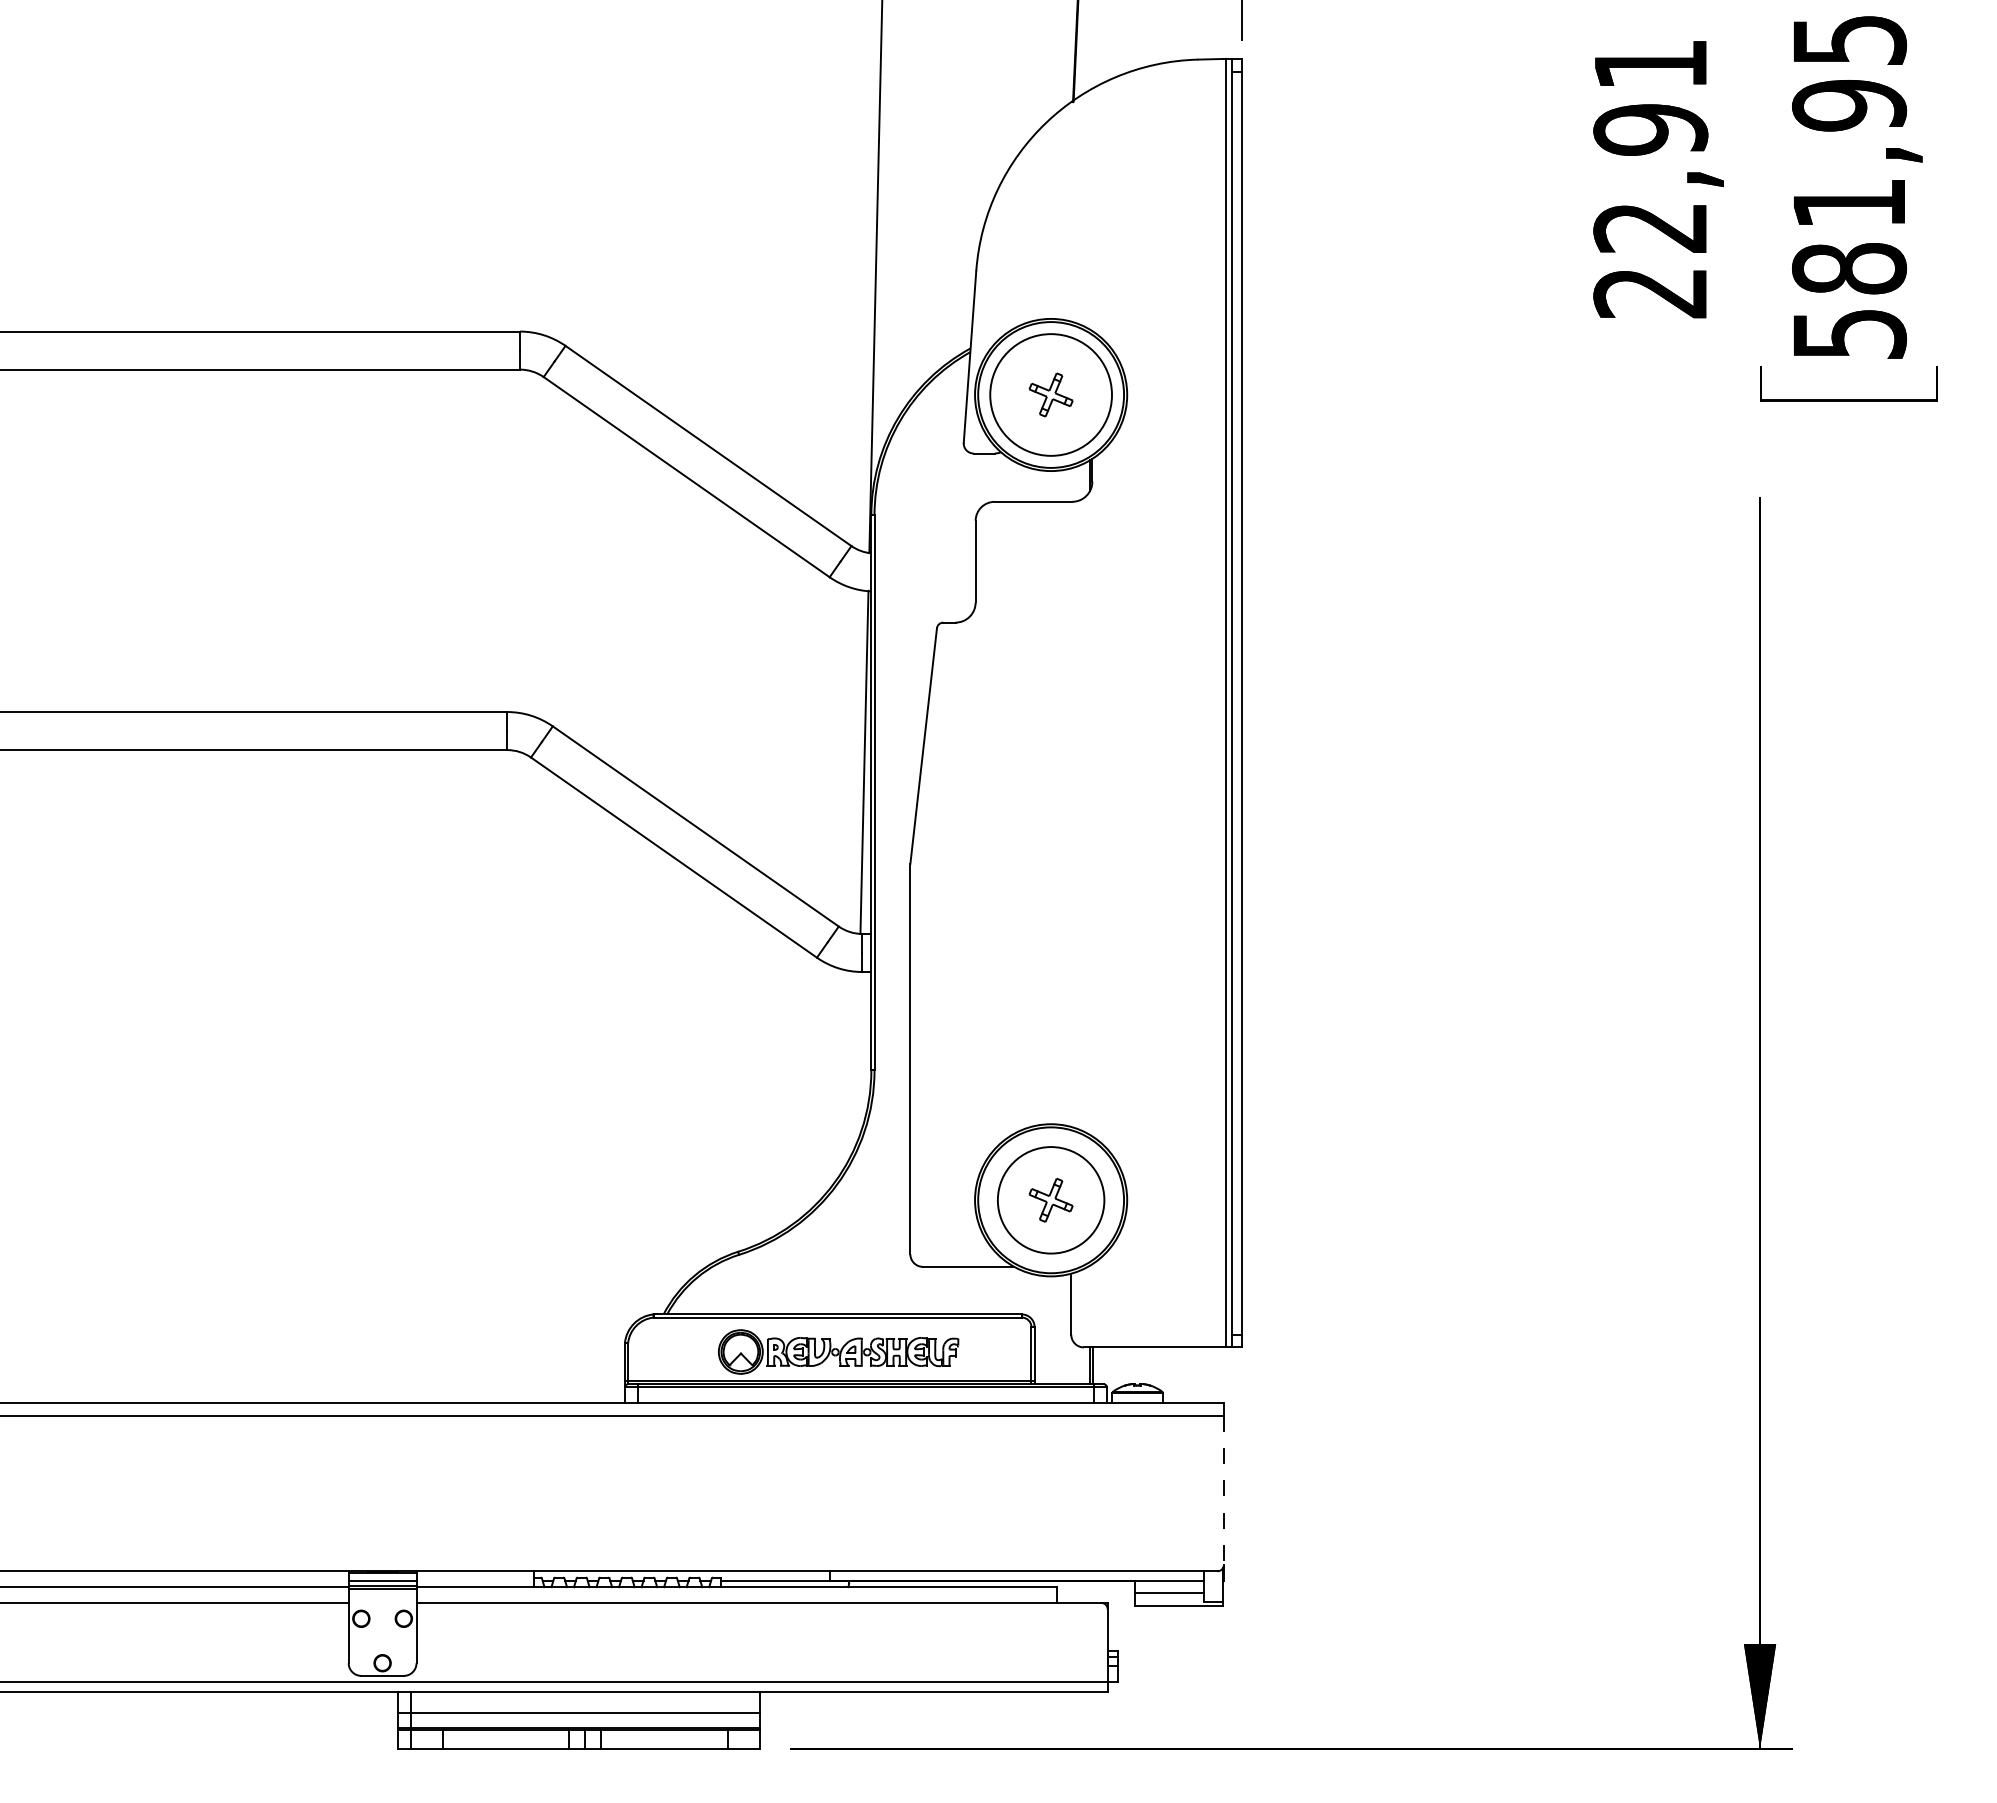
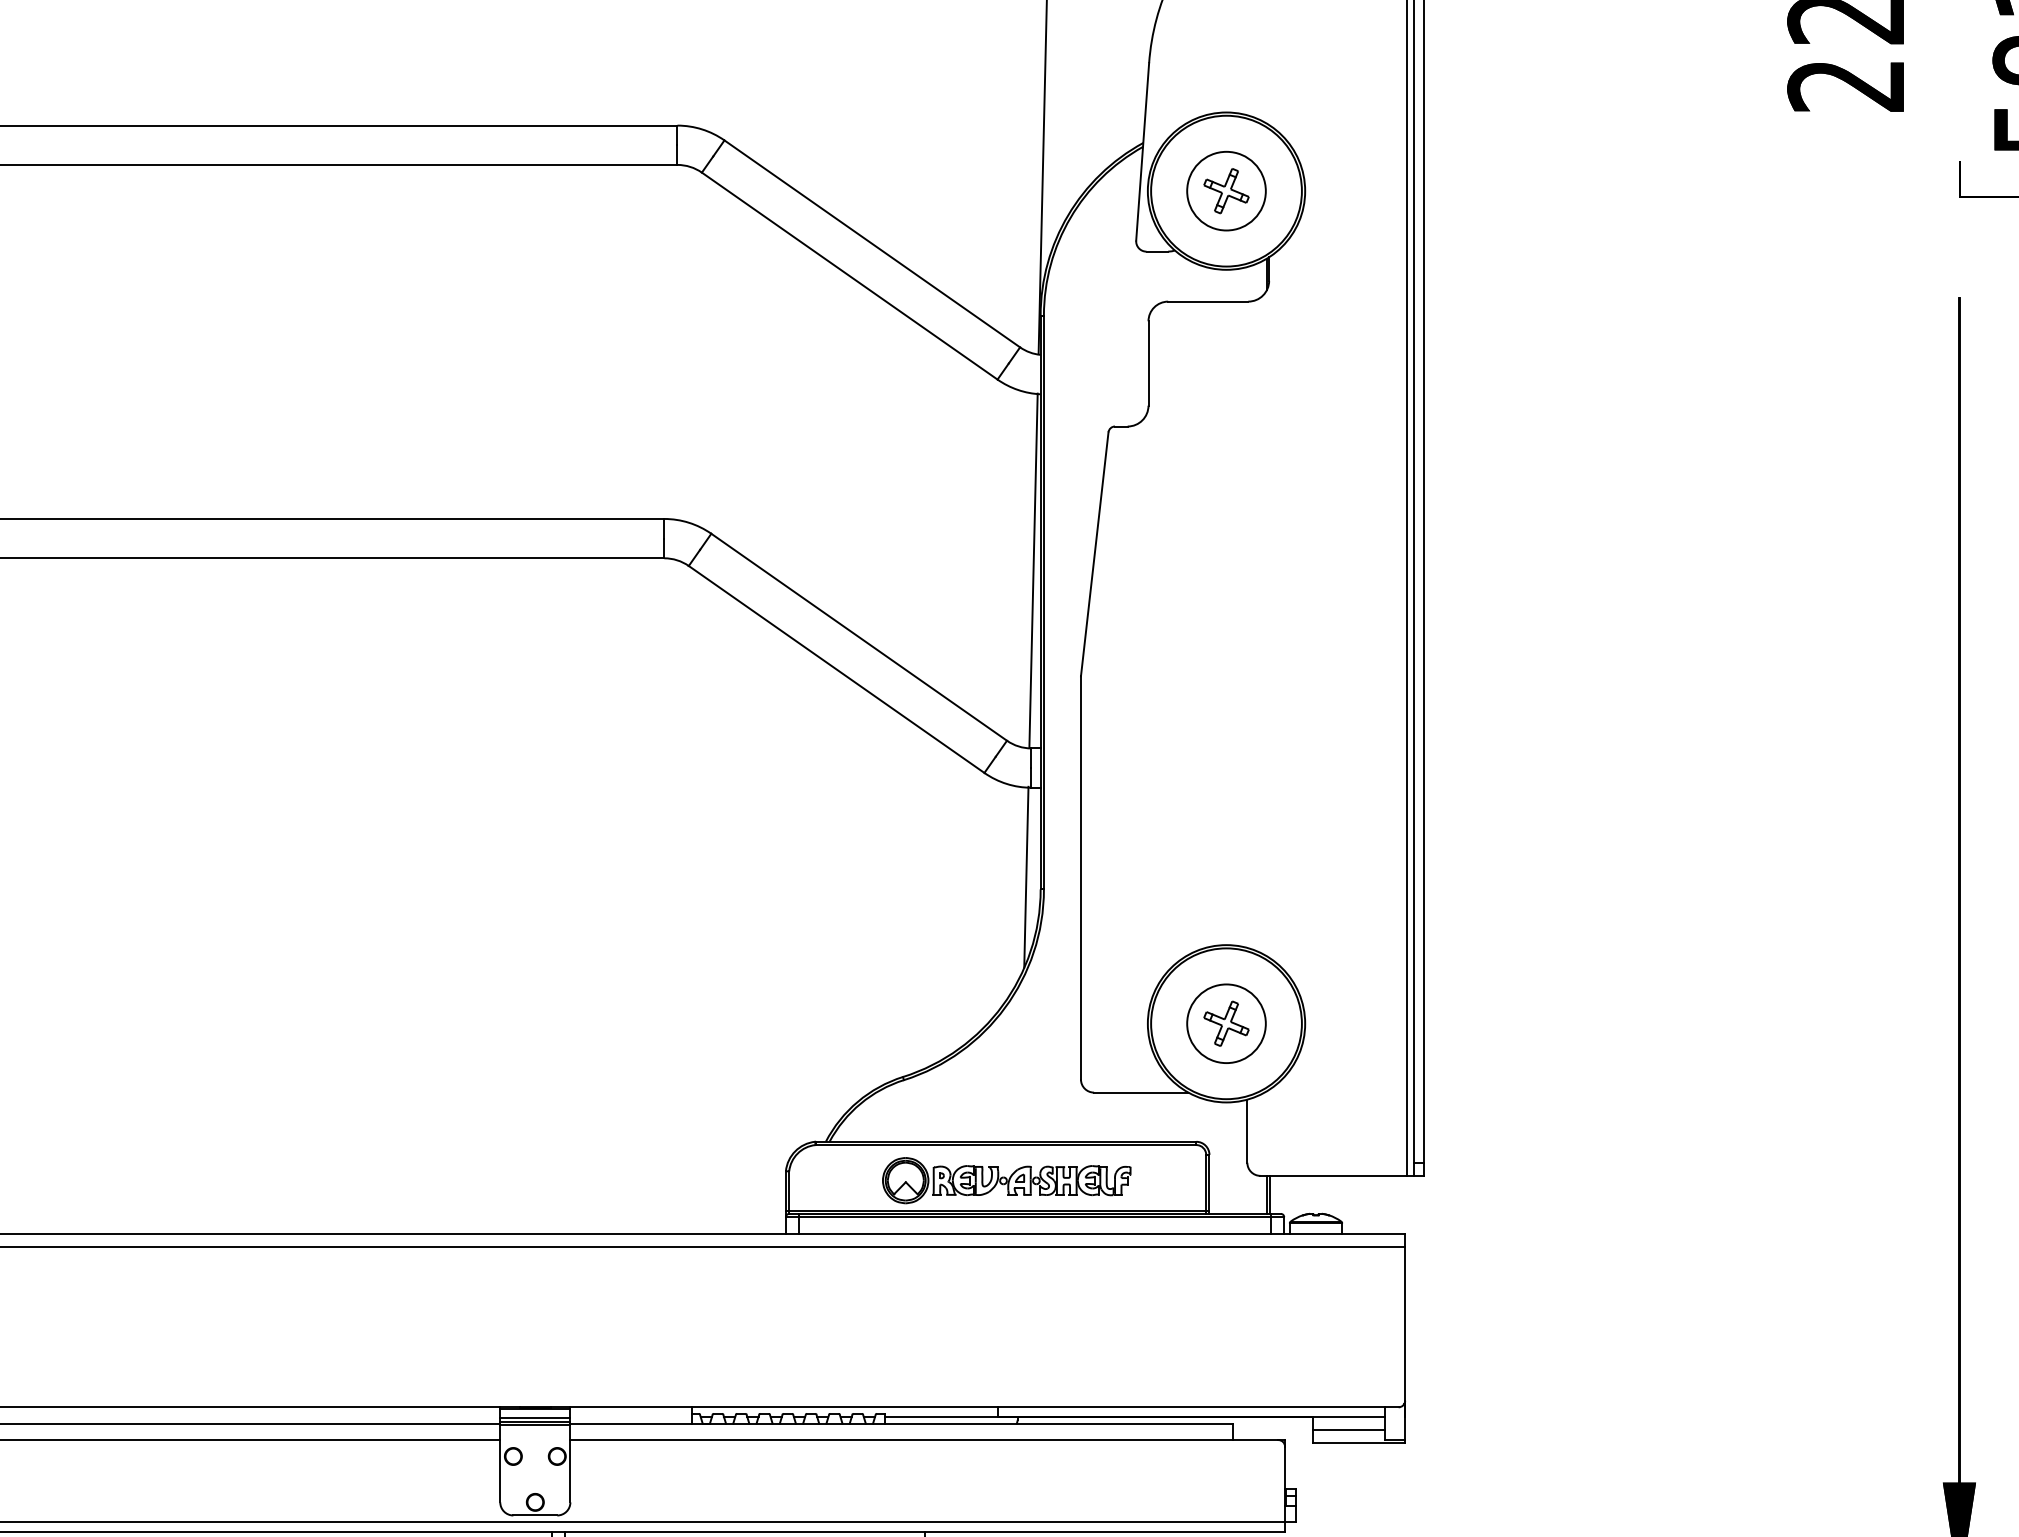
circle: (1051, 394) -> (1226, 190), size x0.62
line: (857, 1058) -> (1026, 877), added
circle: (1051, 1200) -> (1226, 1023), size x0.71
line: (1223, 1490) -> (1404, 1323), dashed -> solid

